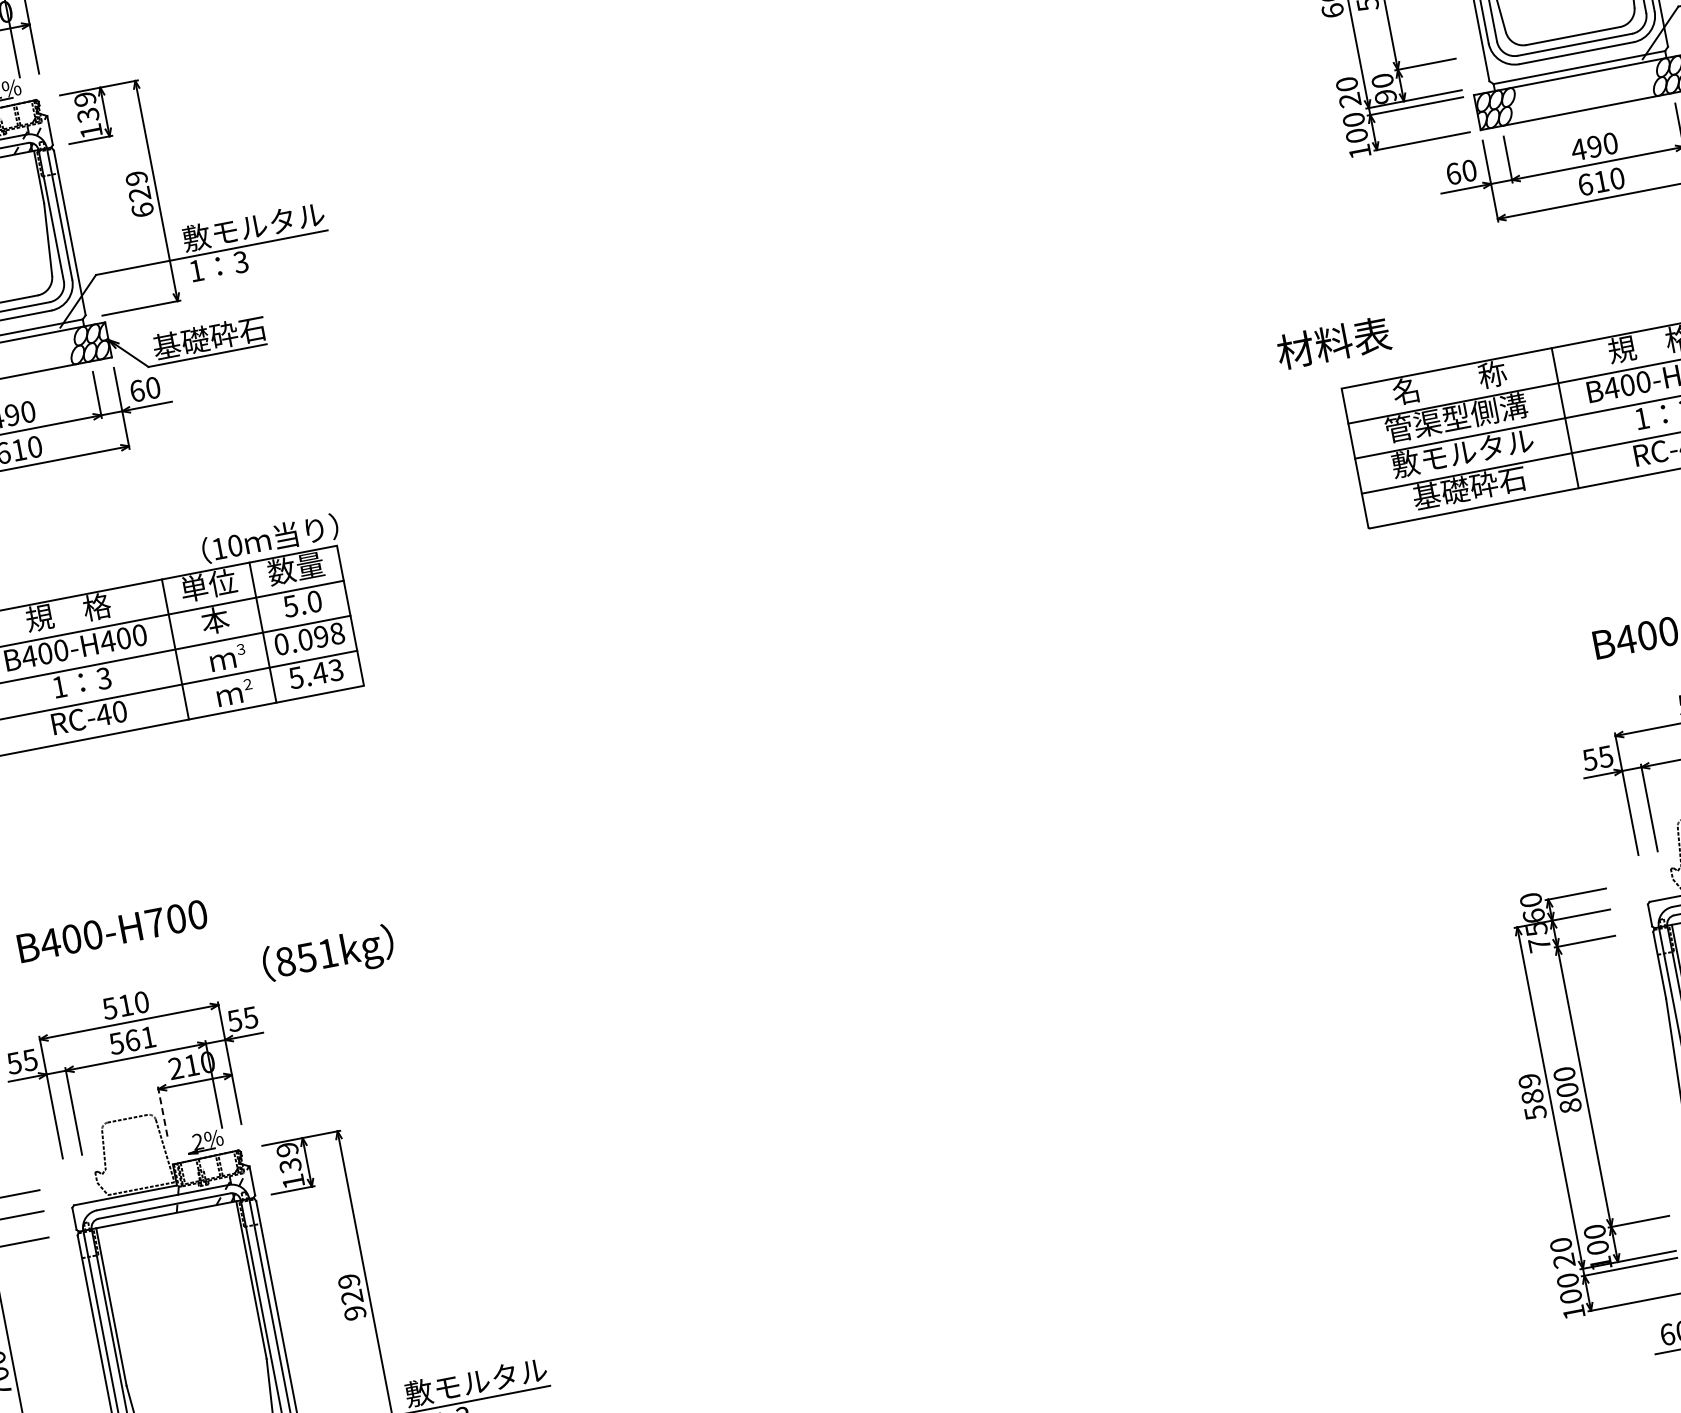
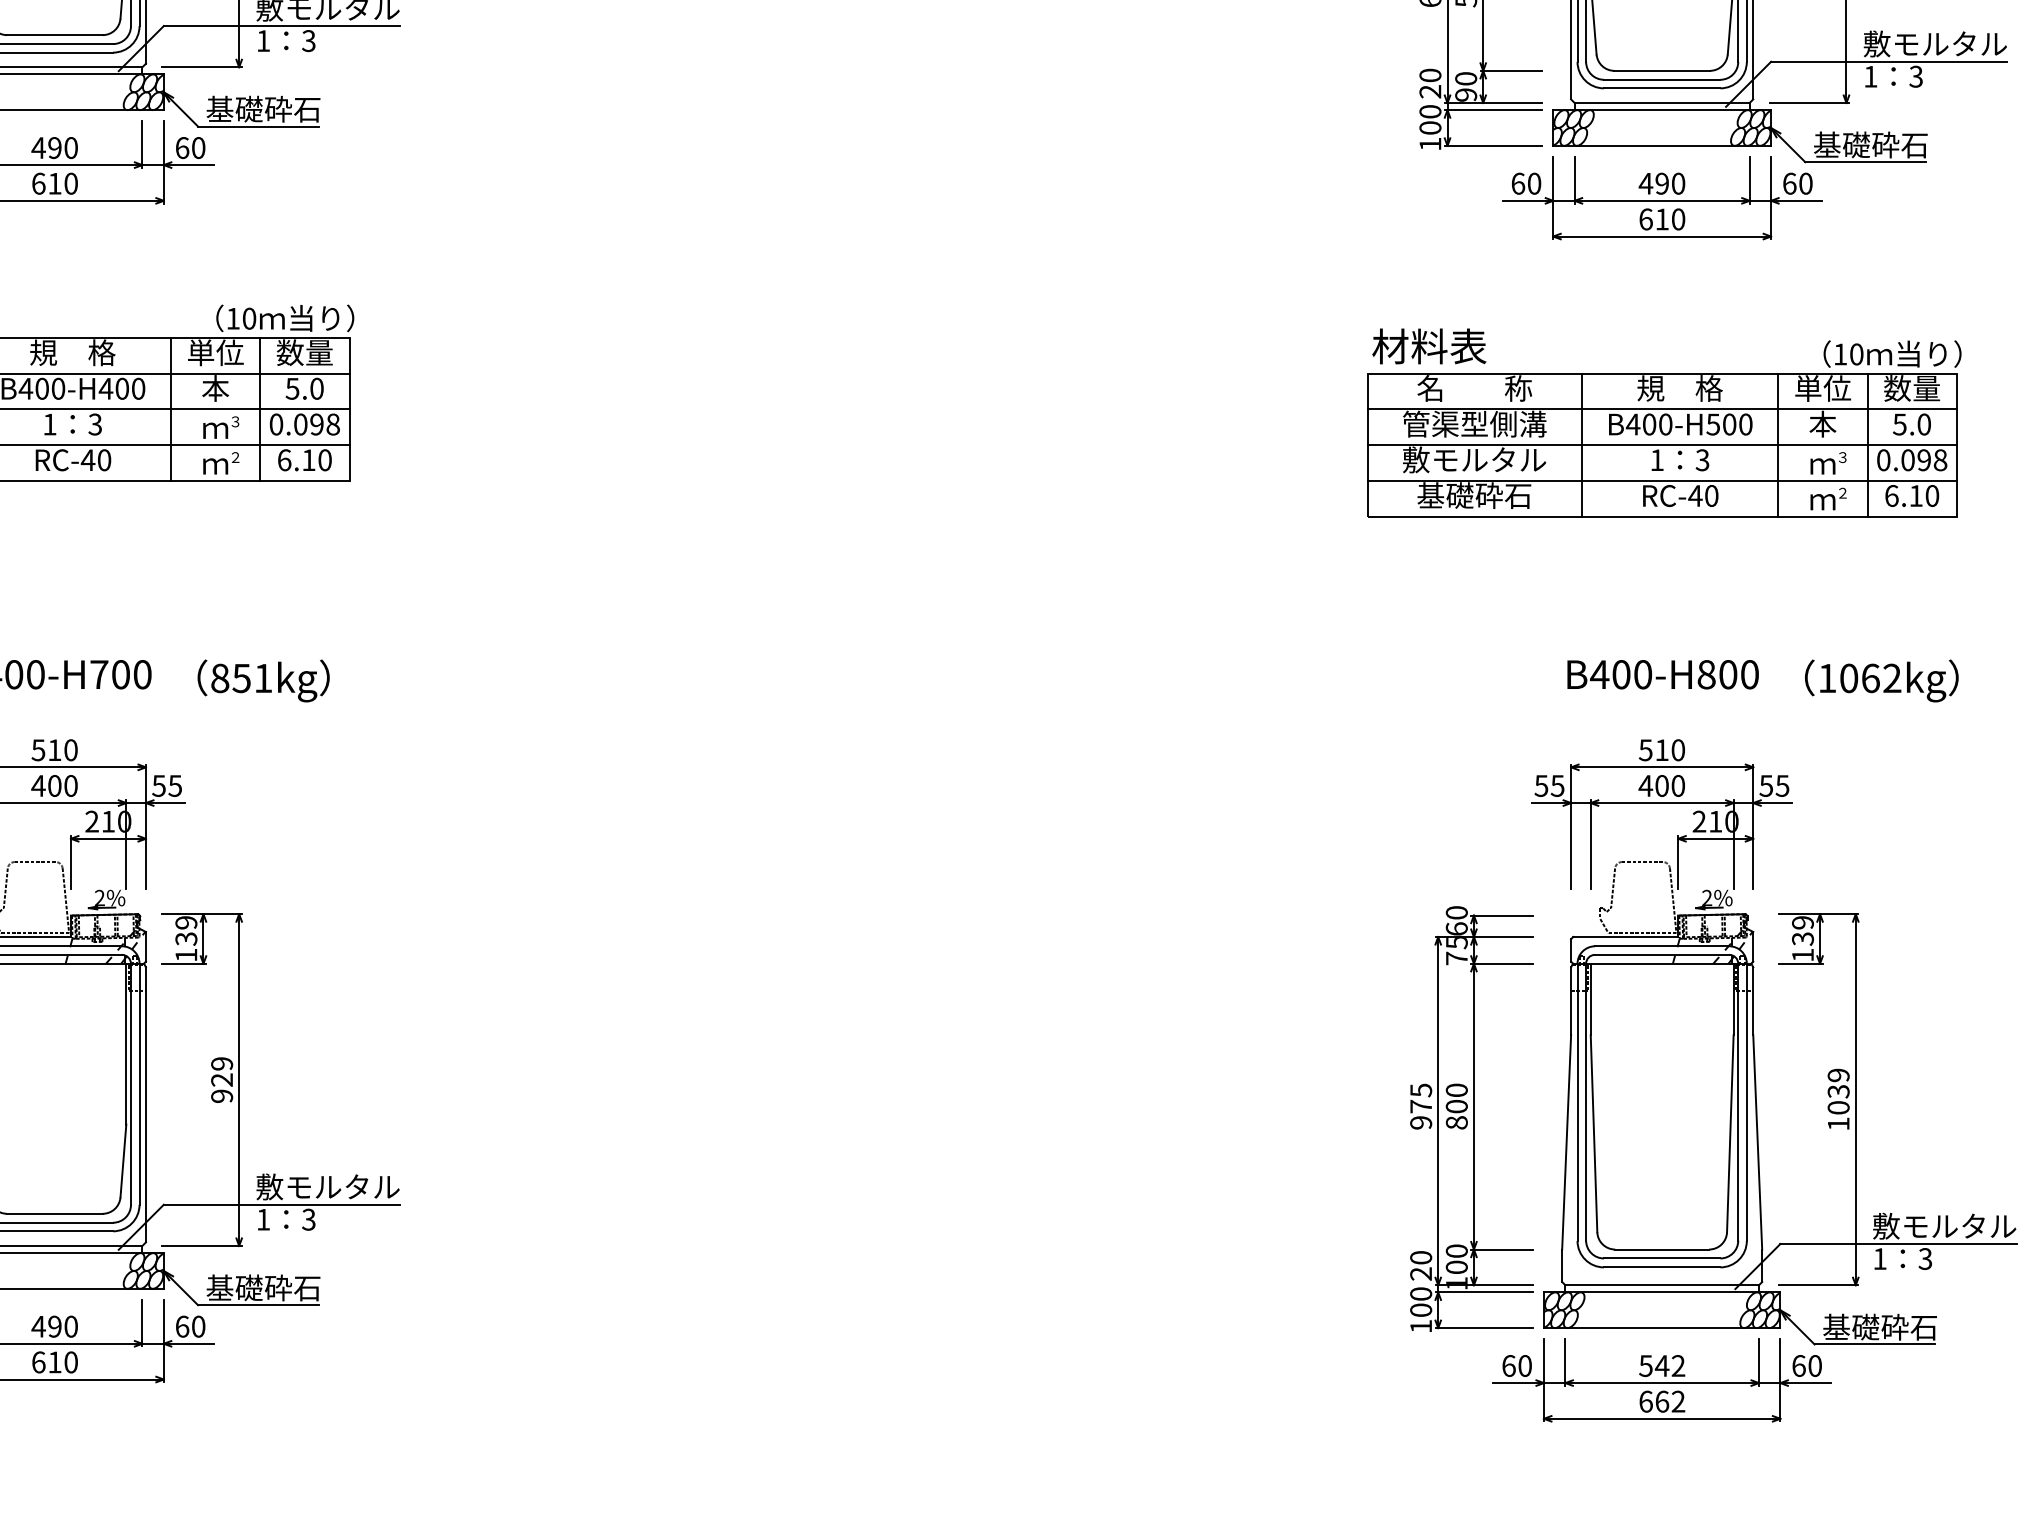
text: (1333, 343) -> (1429, 346), moved
text: (315, 674) -> (304, 460), 5.43 -> 6.10
text: (328, 955) -> (263, 680), moved
text: (132, 1040) -> (54, 785), 561 -> 400
text: (1532, 1096) -> (1421, 1106), 589 -> 975
line: (162, 1112) -> (70, 862), dashed -> solid

